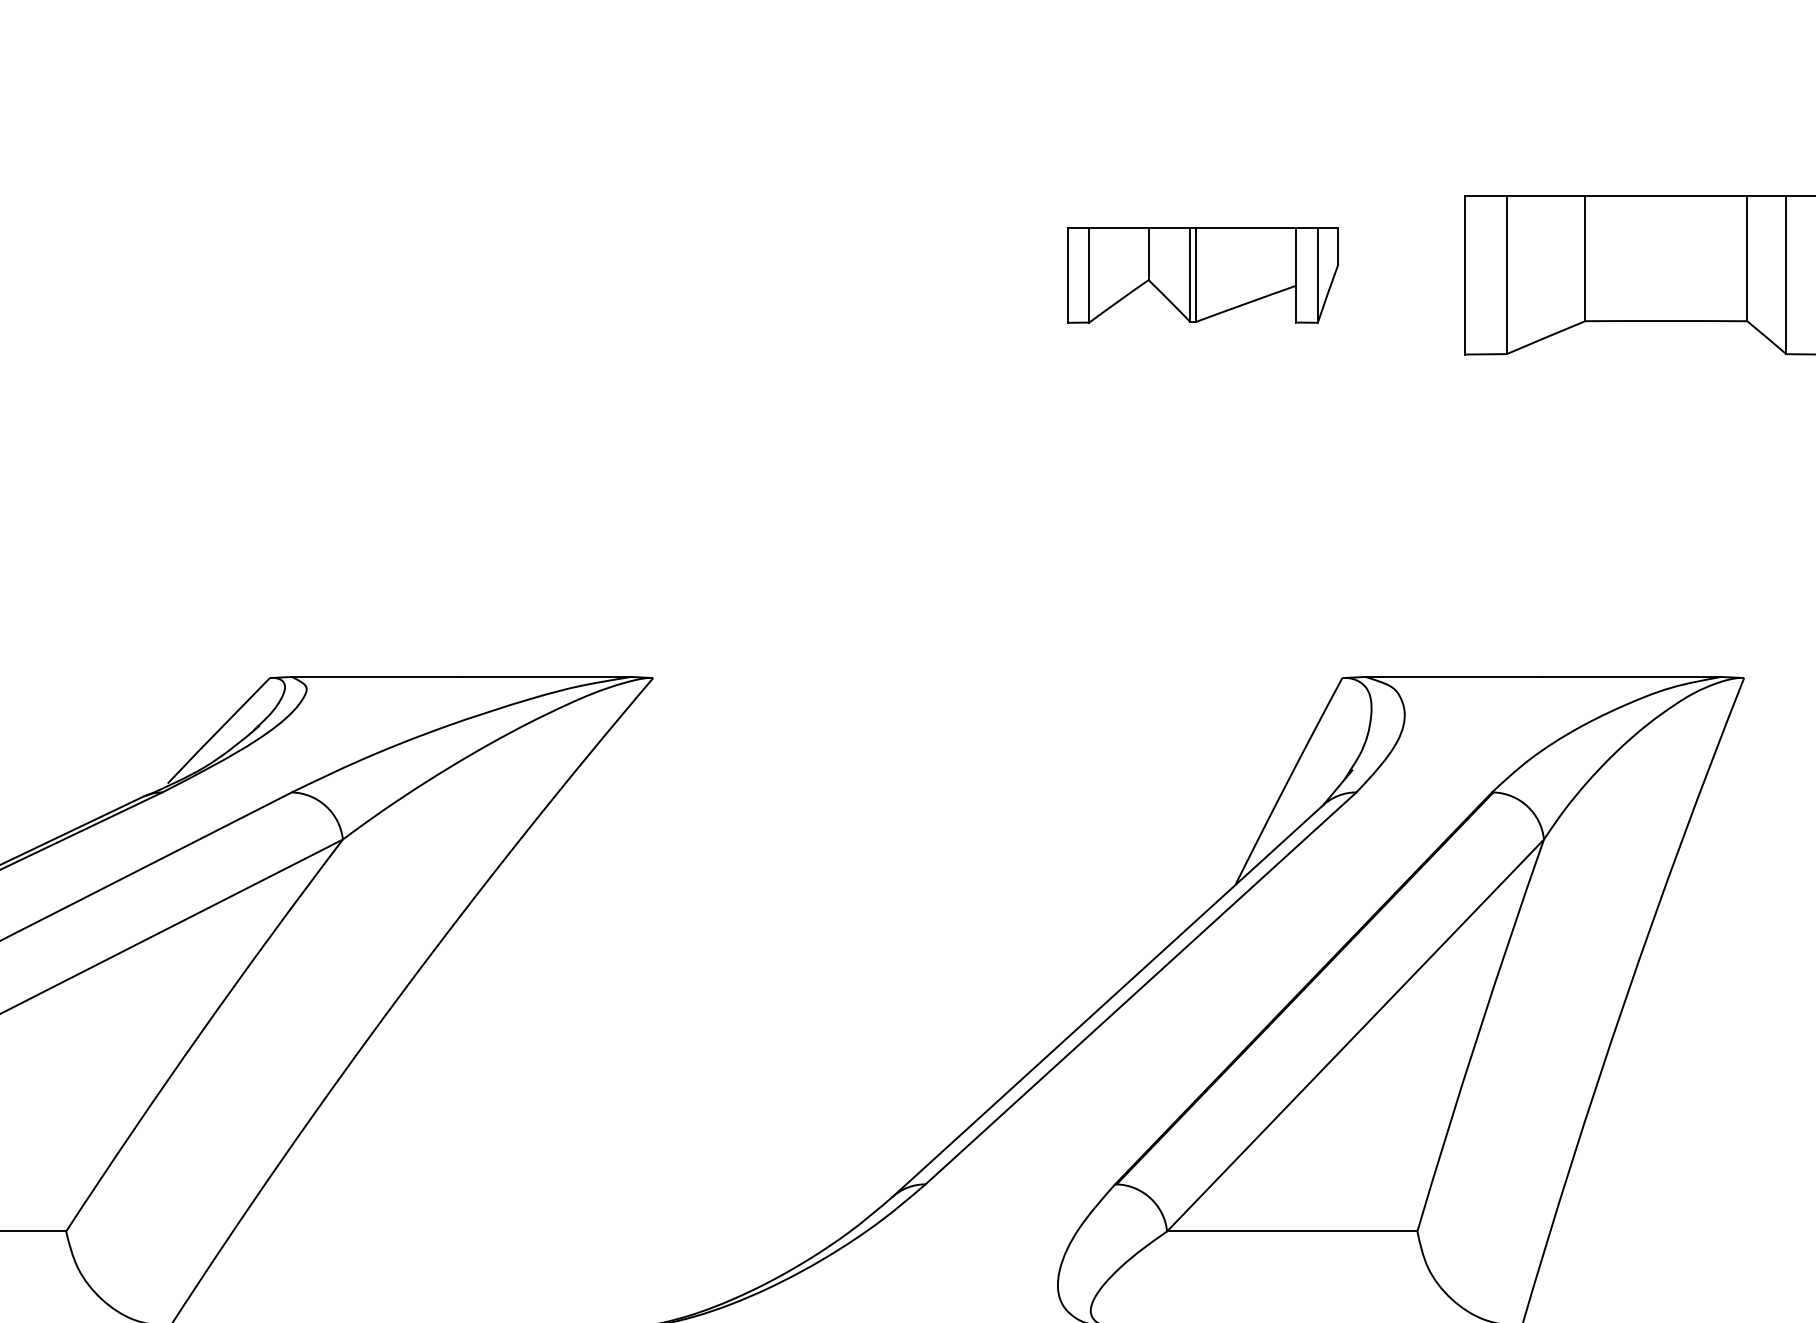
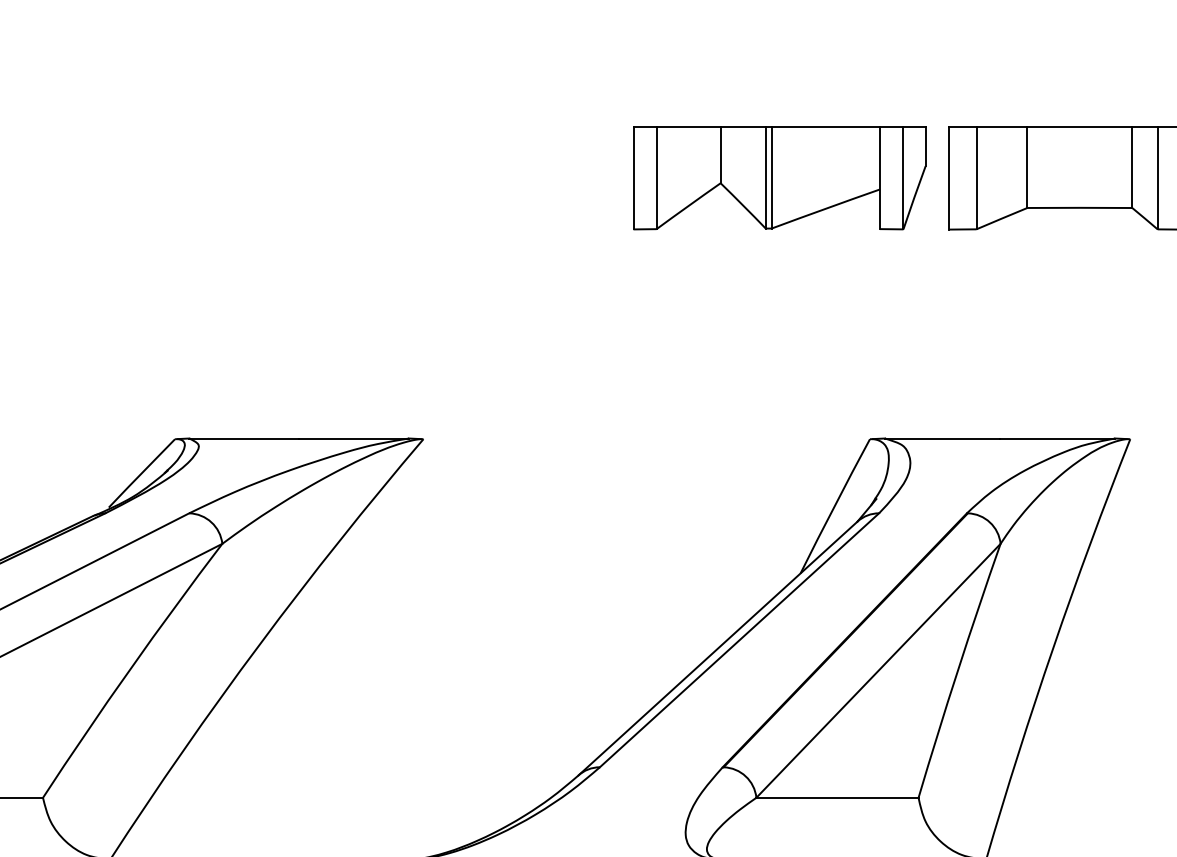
part: (1202, 275) -> (779, 178), size x1.67

